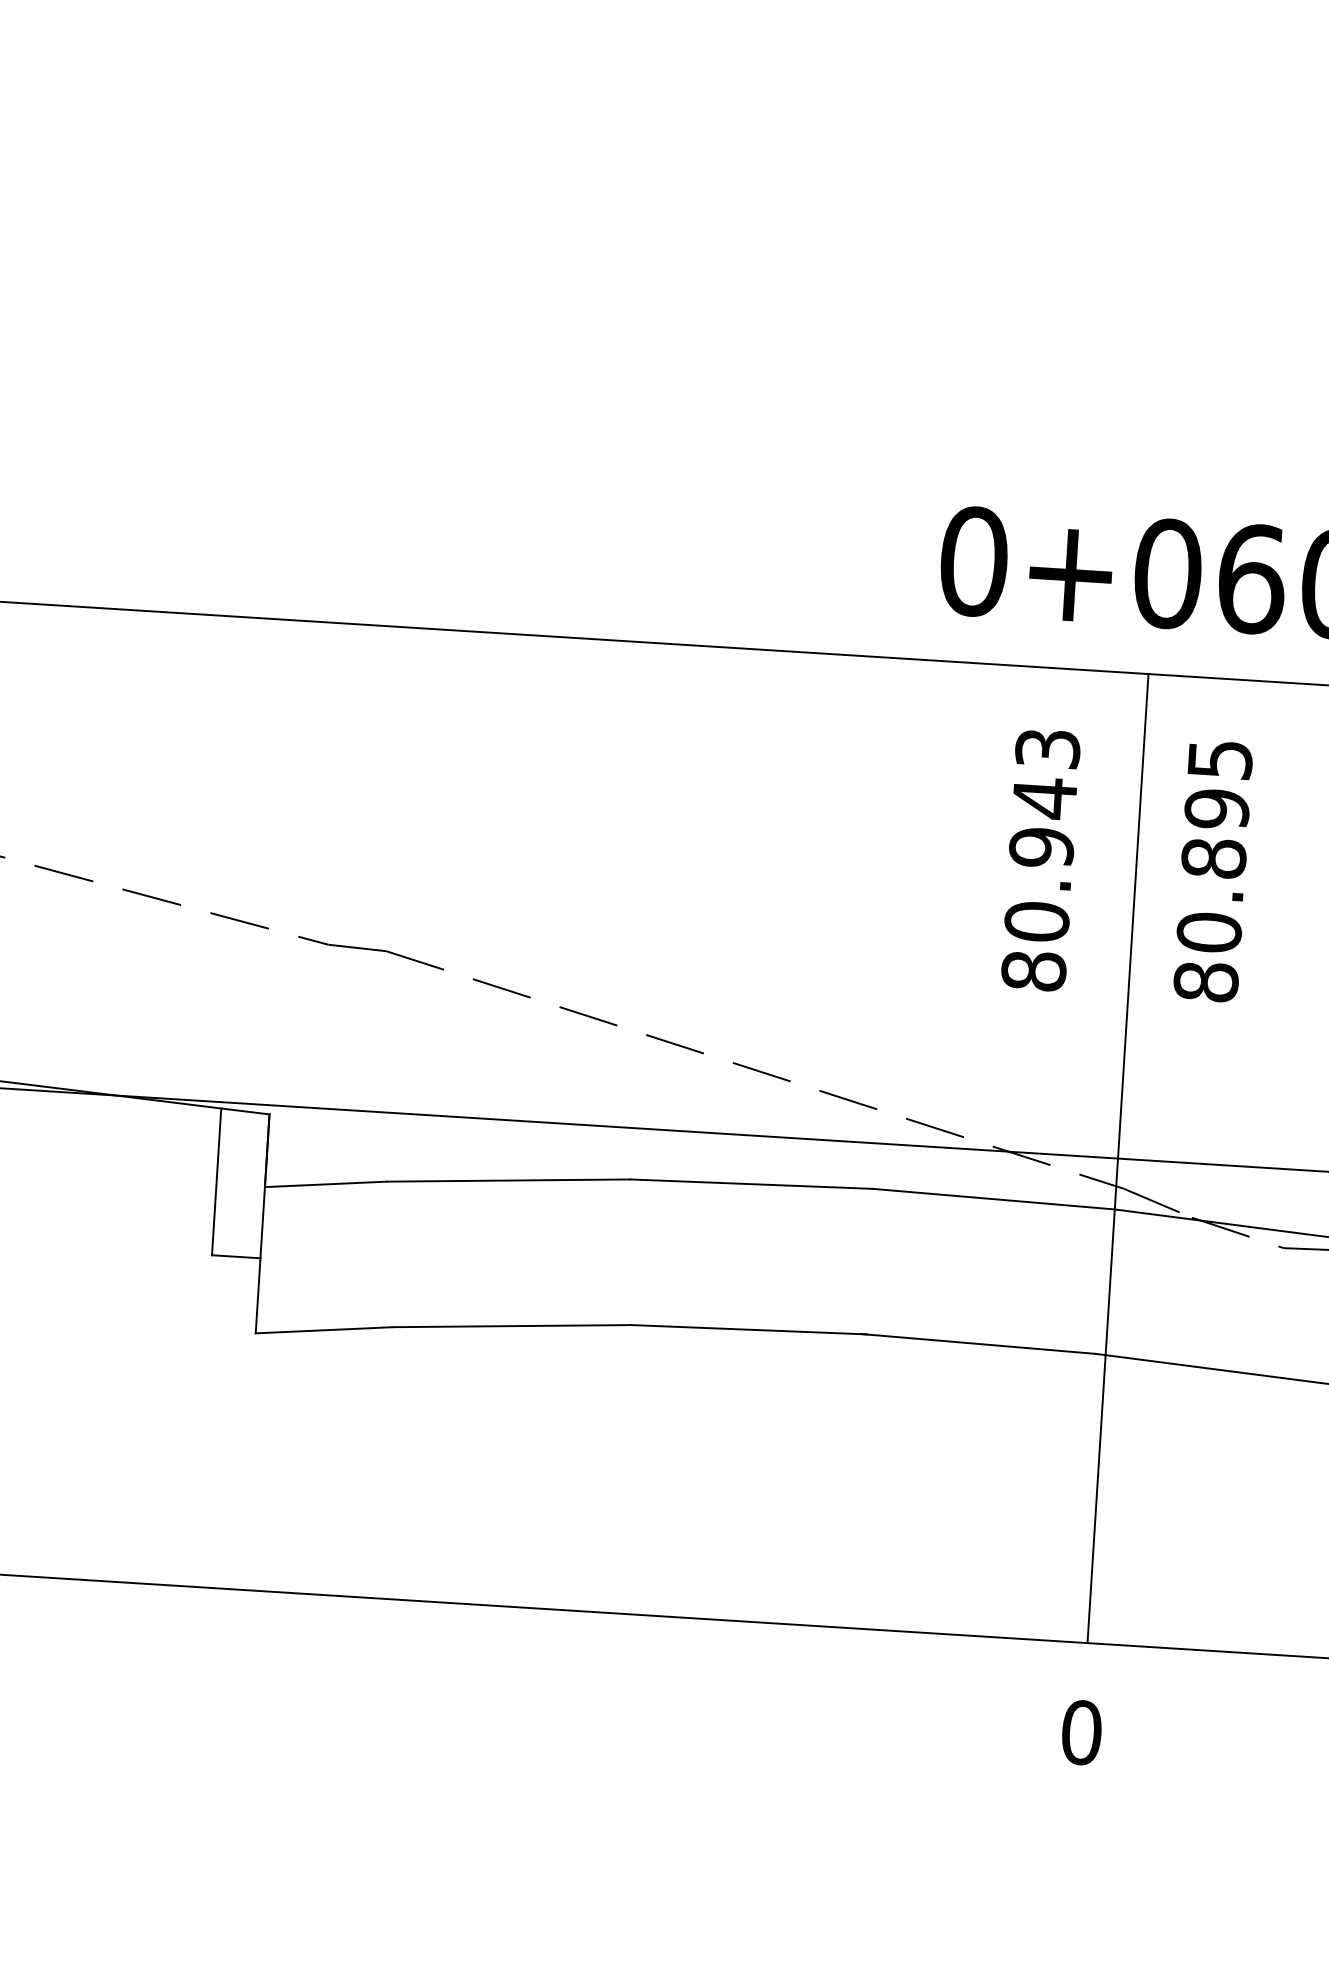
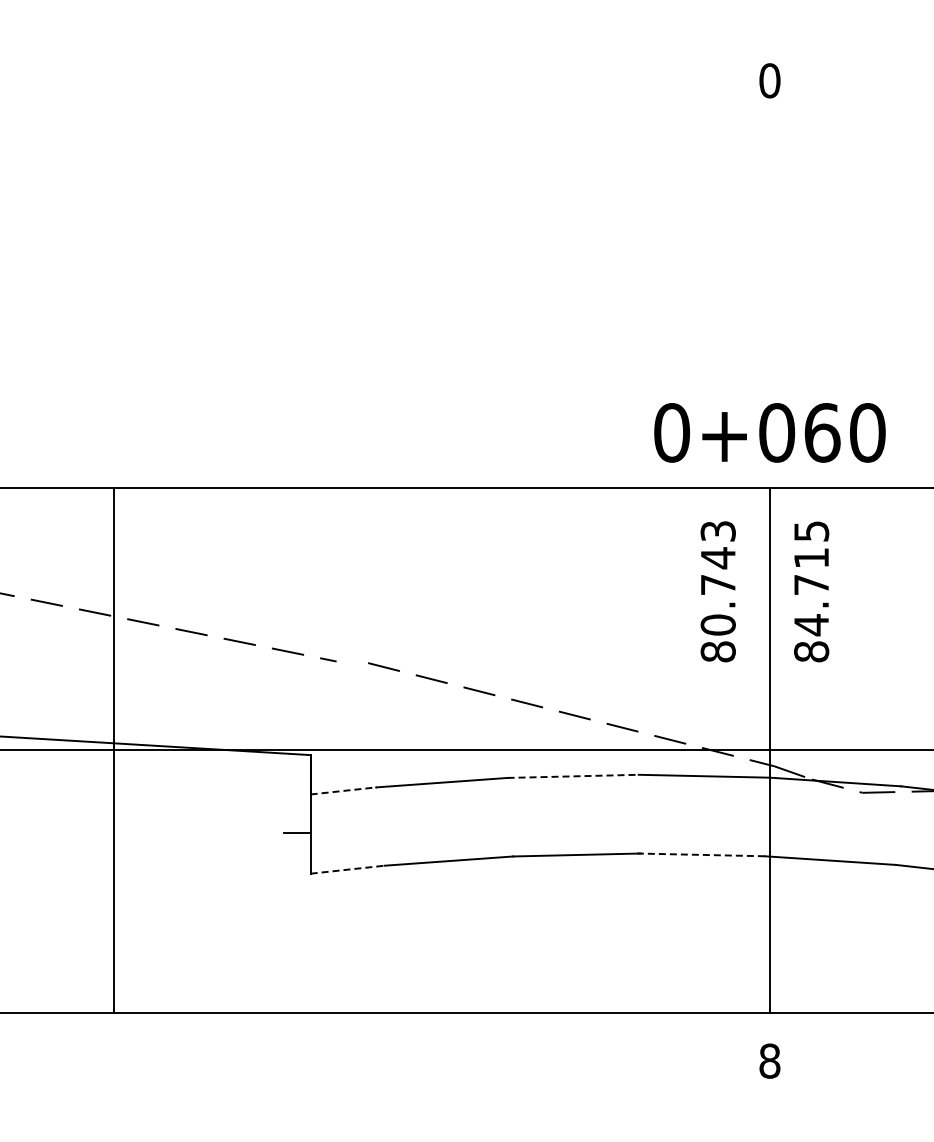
text: (1040, 846) -> (717, 584), 80.943 -> 80.743
text: (1213, 870) -> (811, 591), 80.895 -> 84.715
line: (357, 948) -> (352, 662), removed
line: (216, 1182) -> (284, 793), removed
line: (326, 1183) -> (343, 790), solid -> dashed
line: (752, 1184) -> (573, 776), solid -> dashed
line: (326, 1329) -> (348, 869), solid -> dashed
line: (977, 1343) -> (700, 854), solid -> dashed
text: (1081, 1731) -> (769, 1060), 0 -> 8

